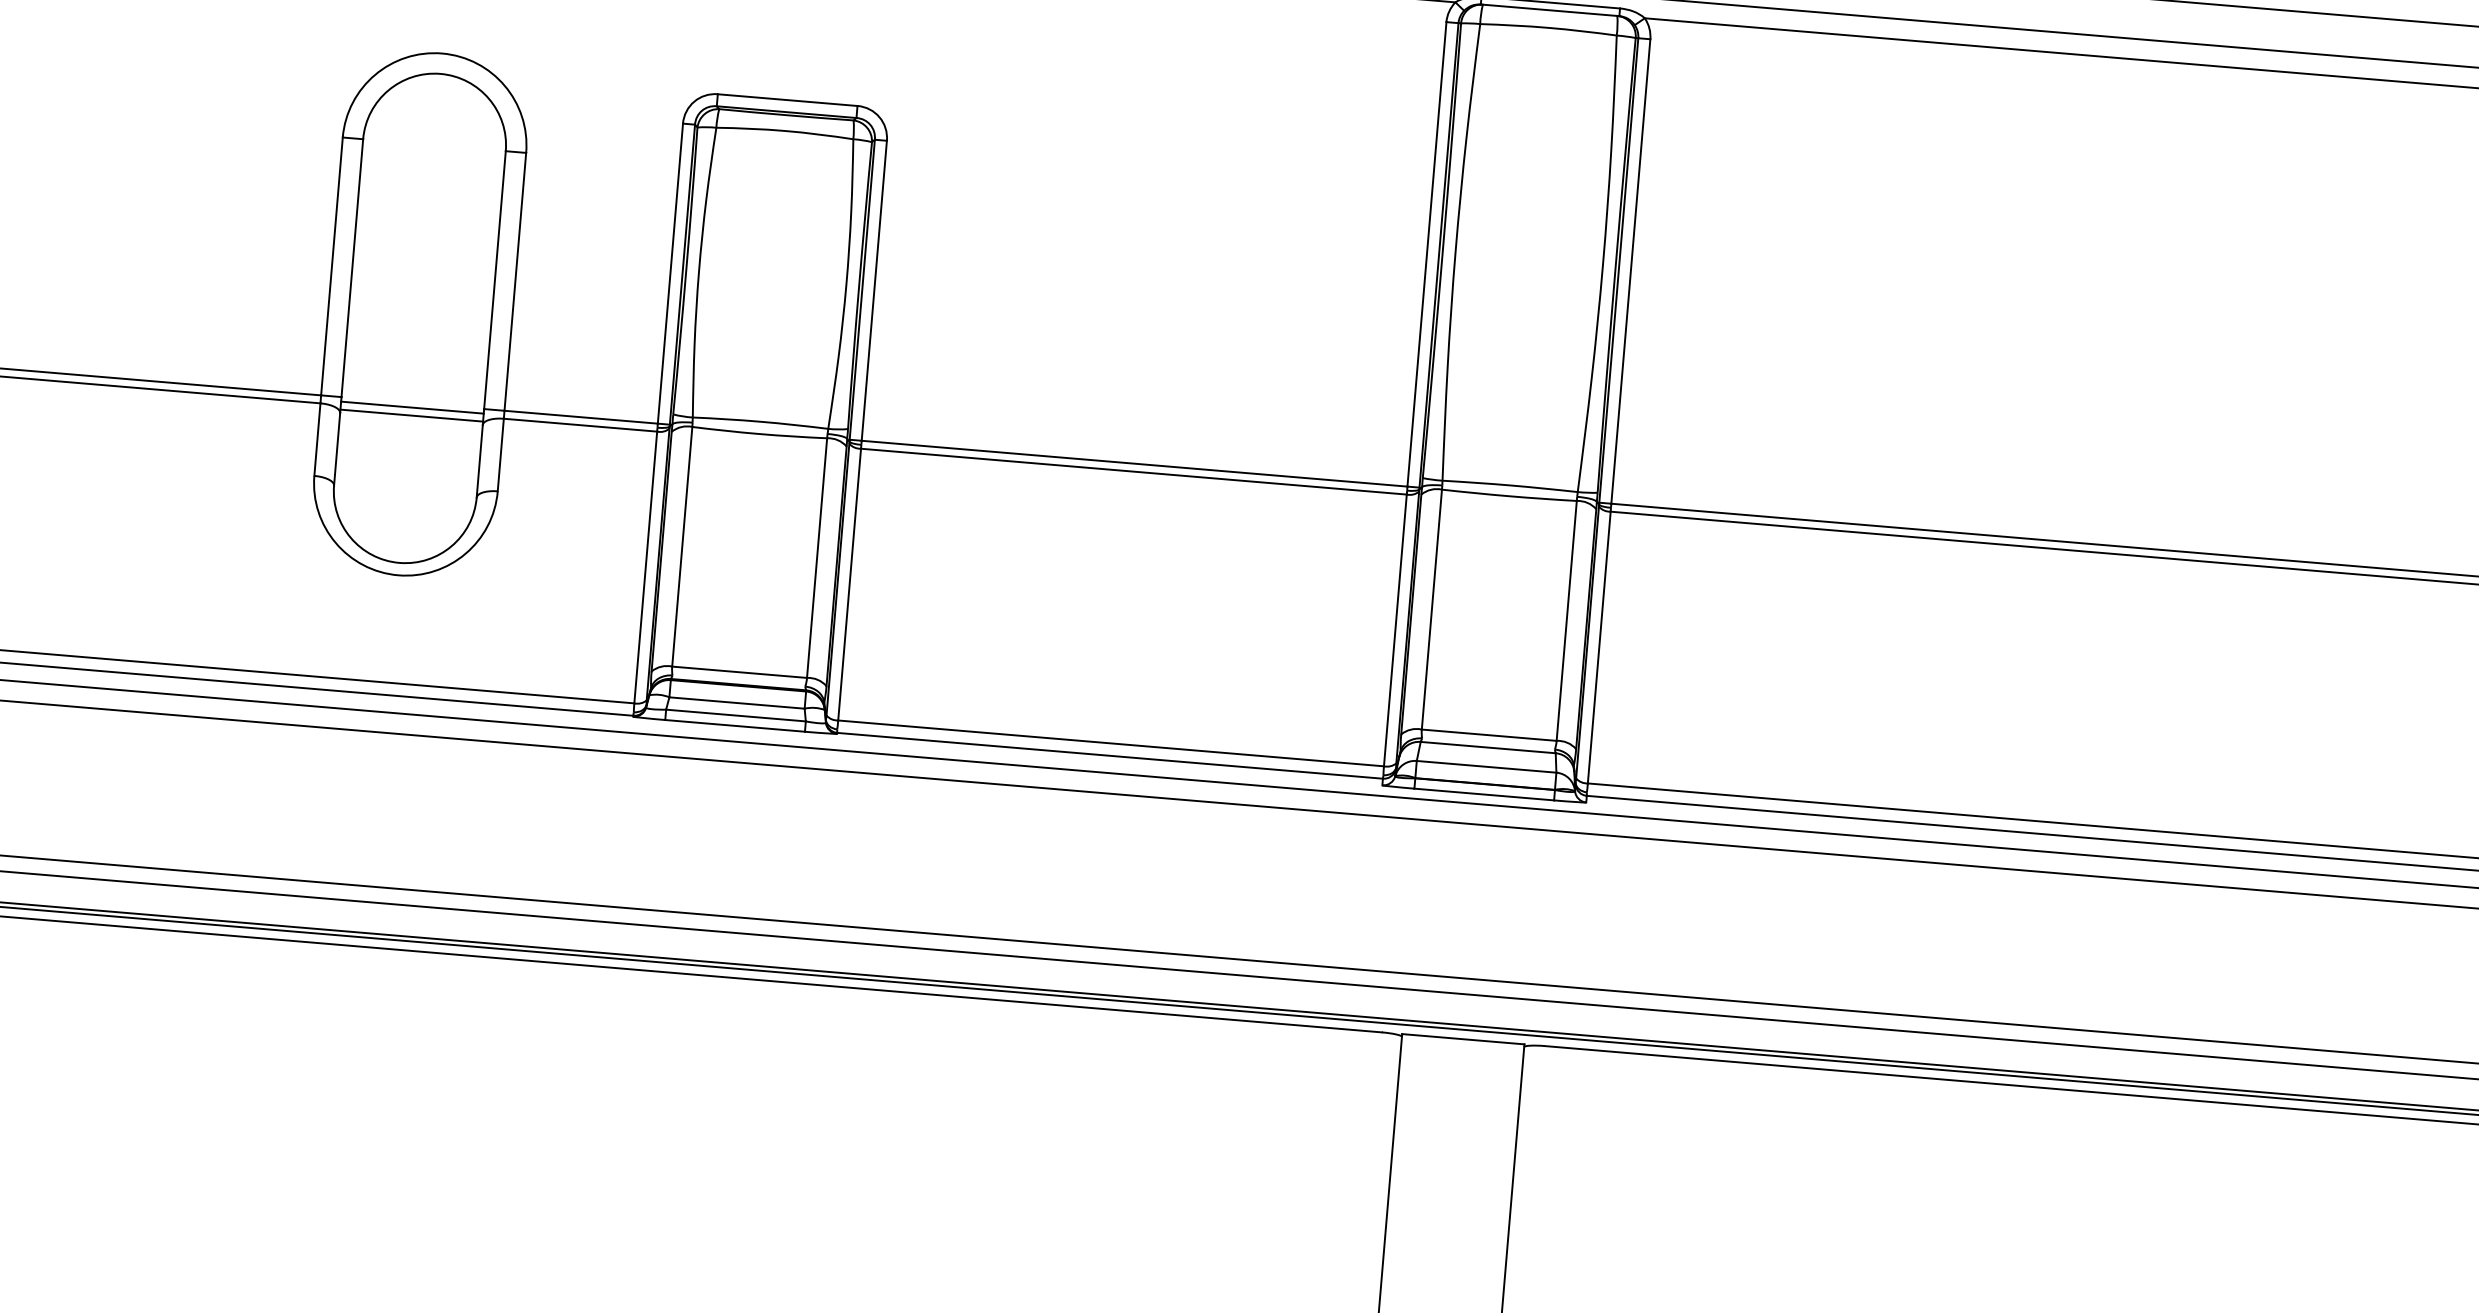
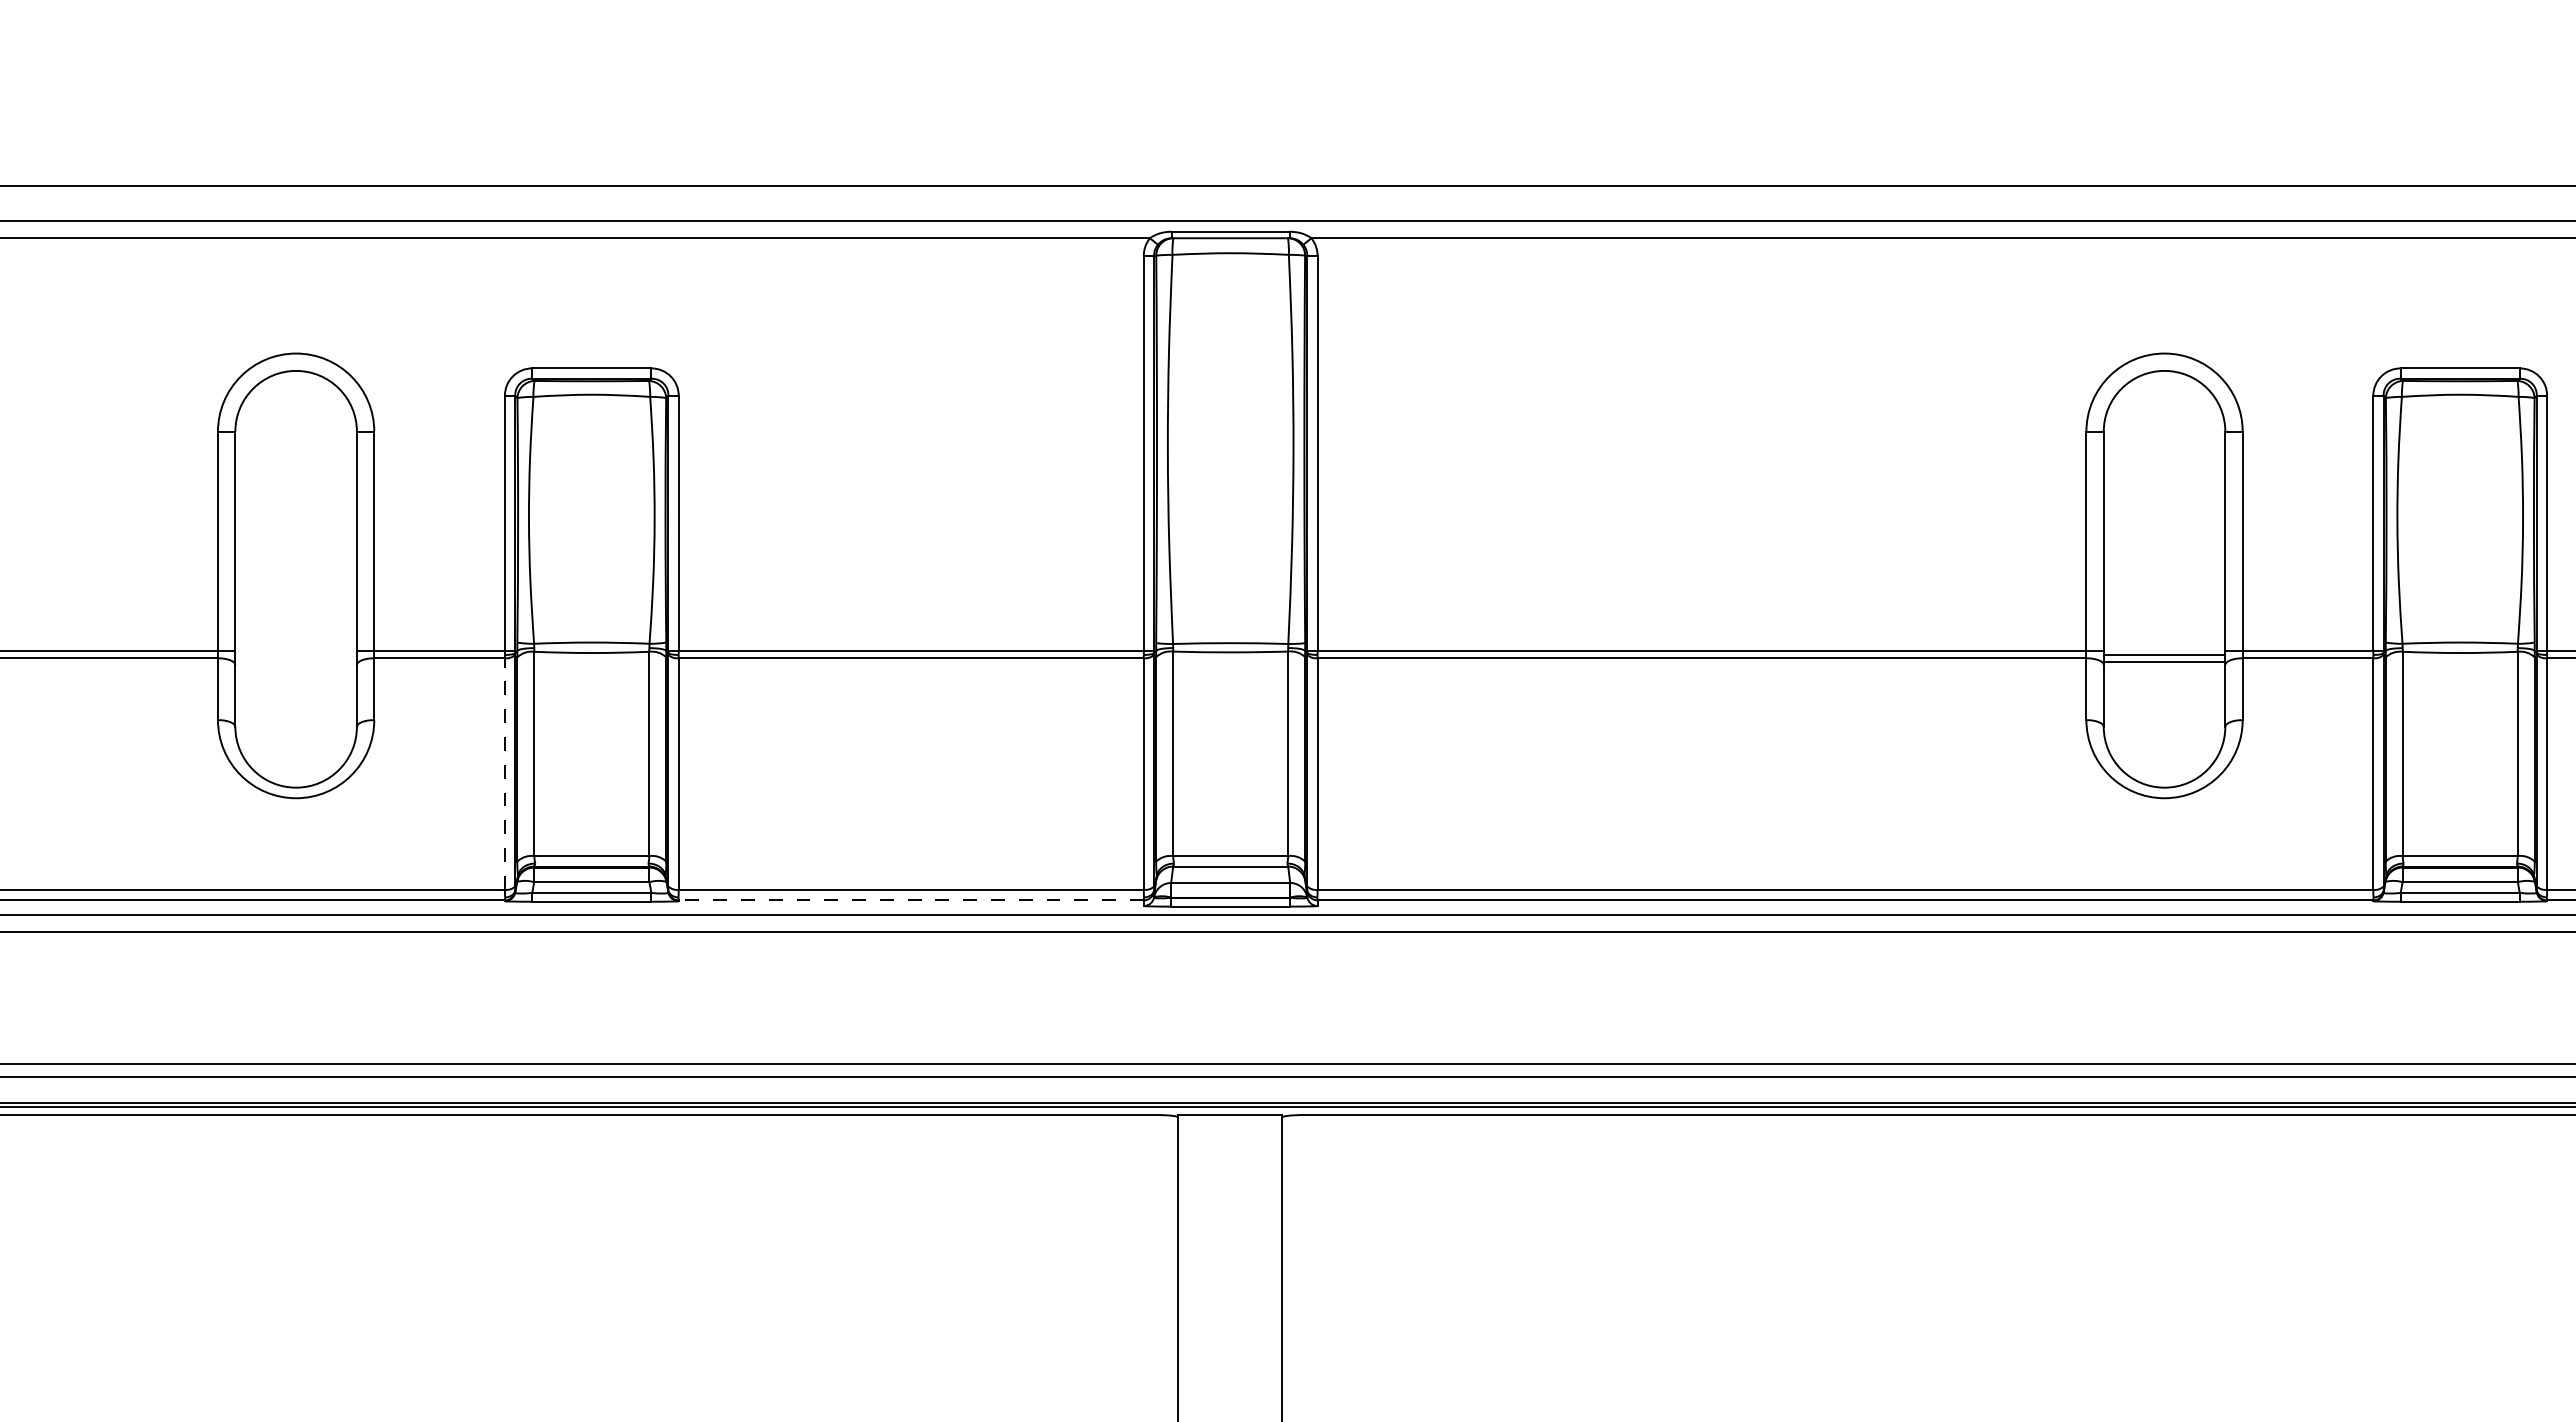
line: (411, 407) -> (295, 655), removed
line: (410, 415) -> (295, 662), removed
line: (645, 567) -> (504, 774), solid -> dashed
line: (1110, 755) -> (911, 900), solid -> dashed

